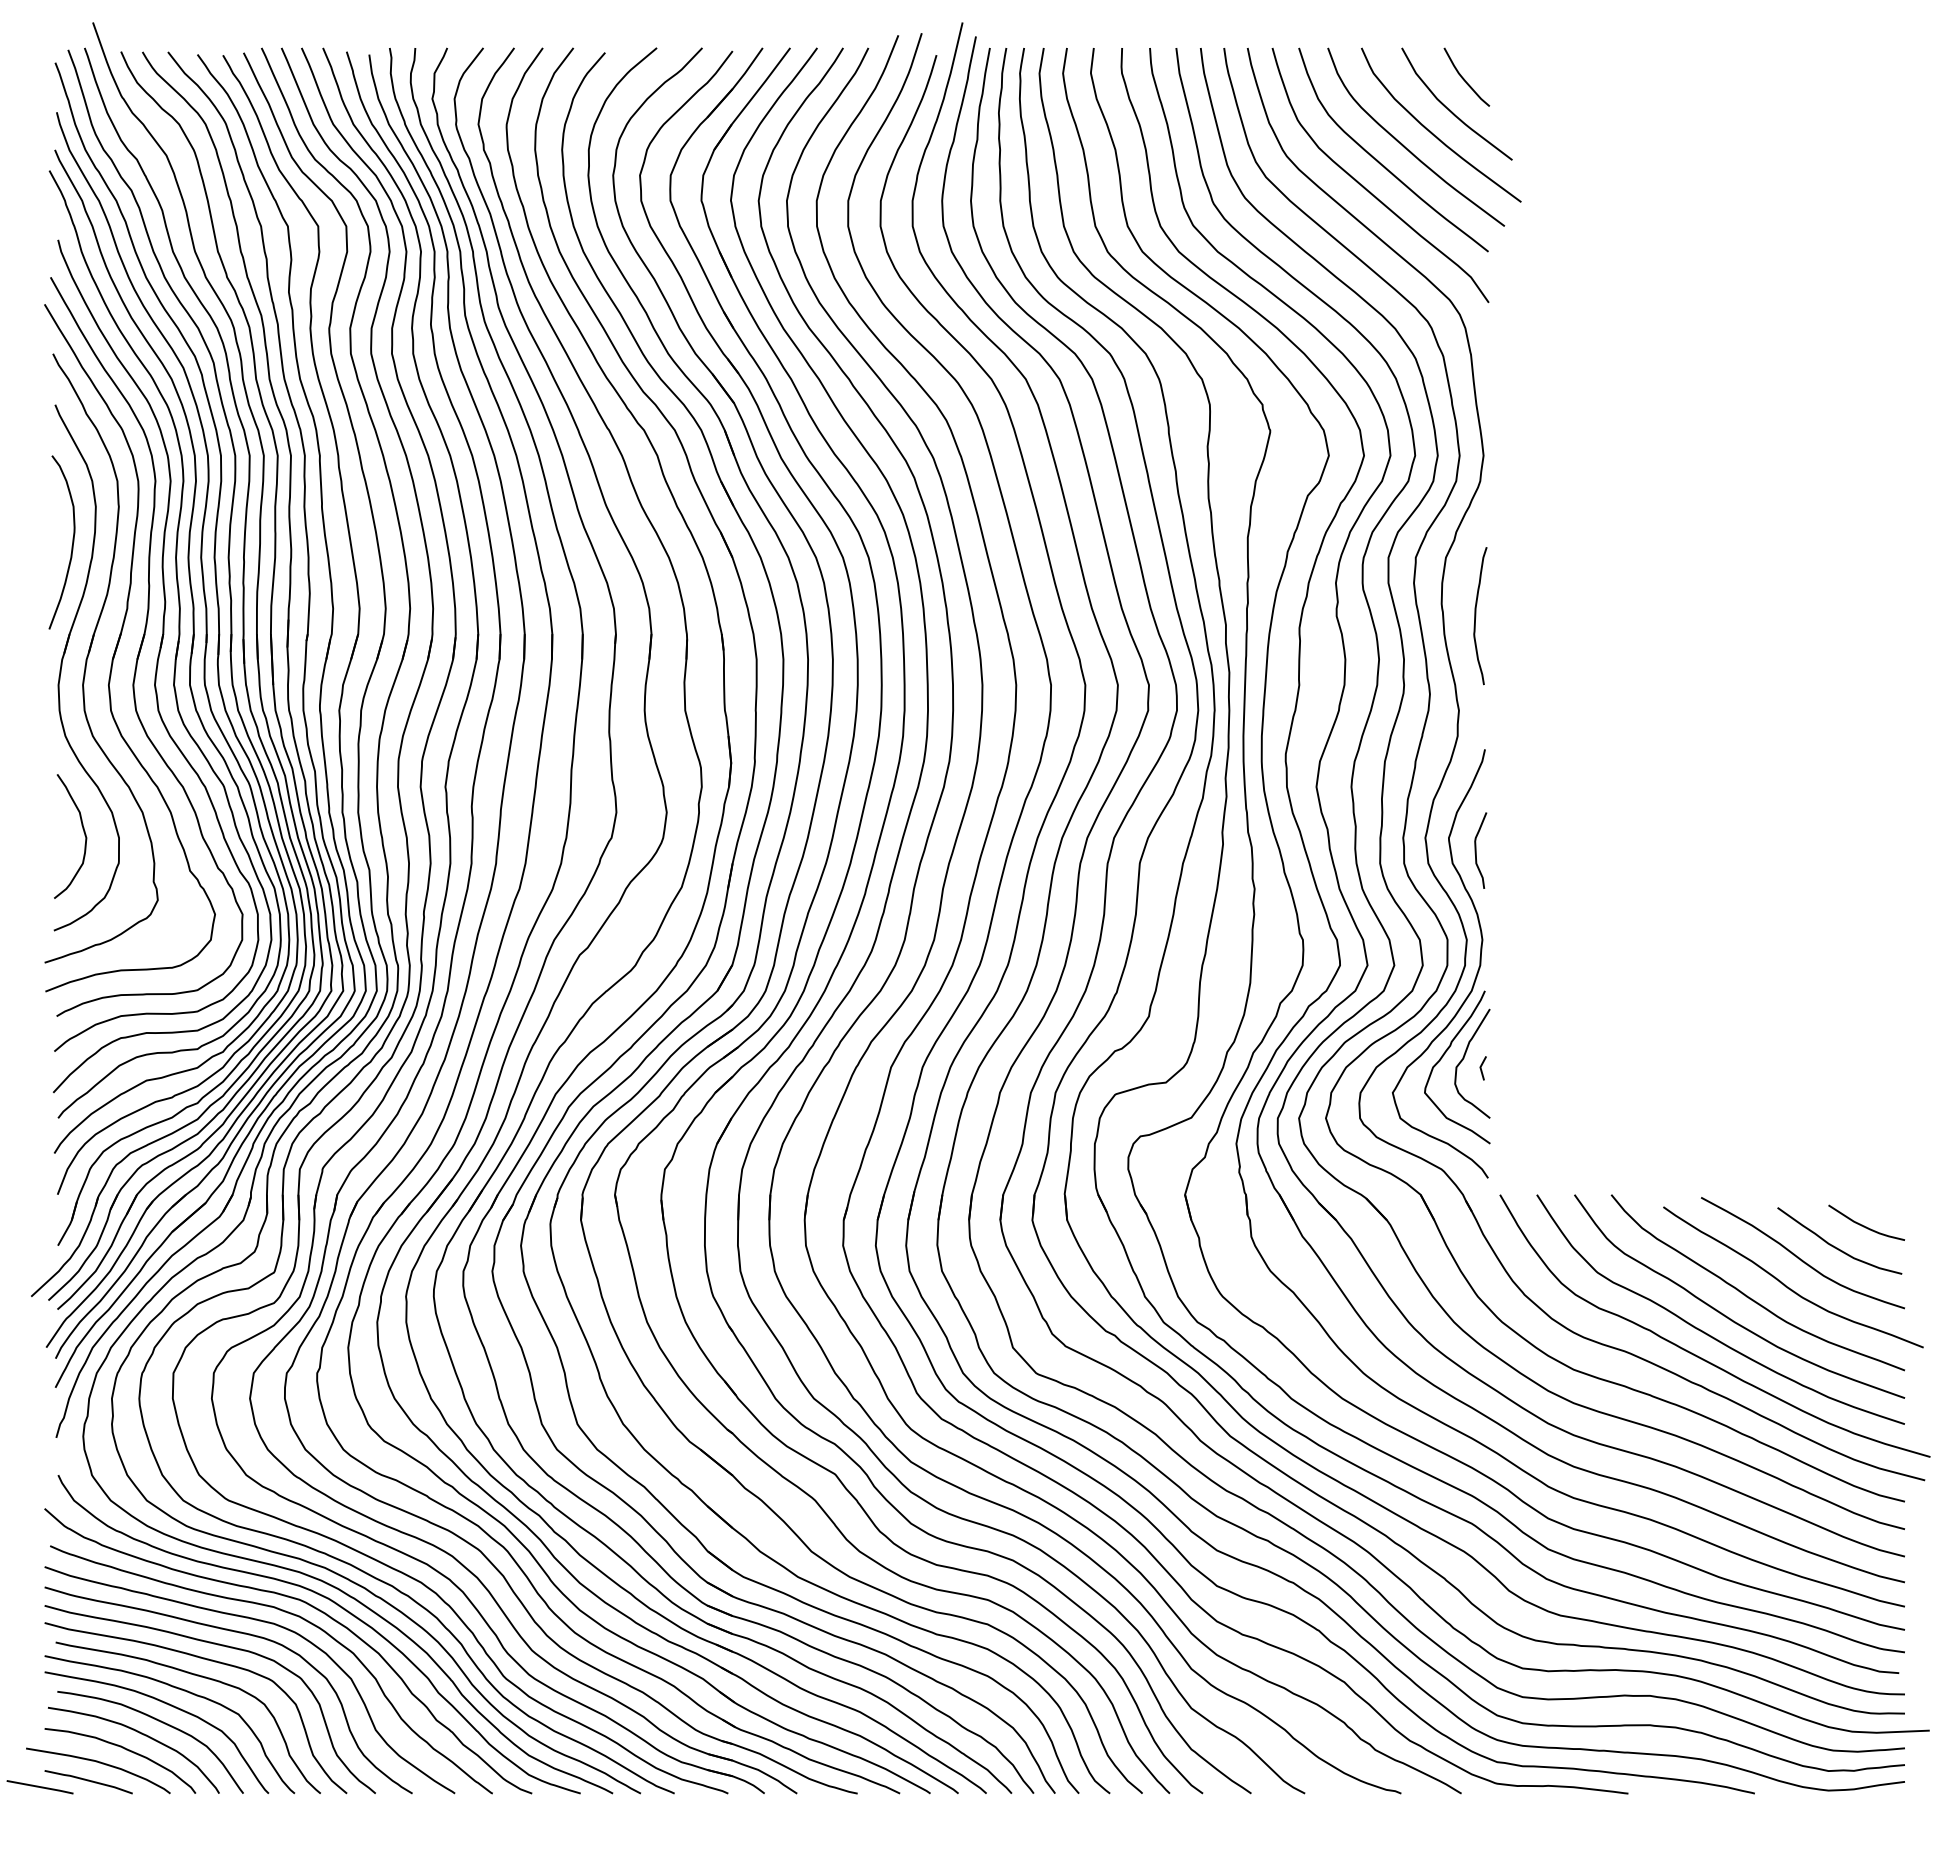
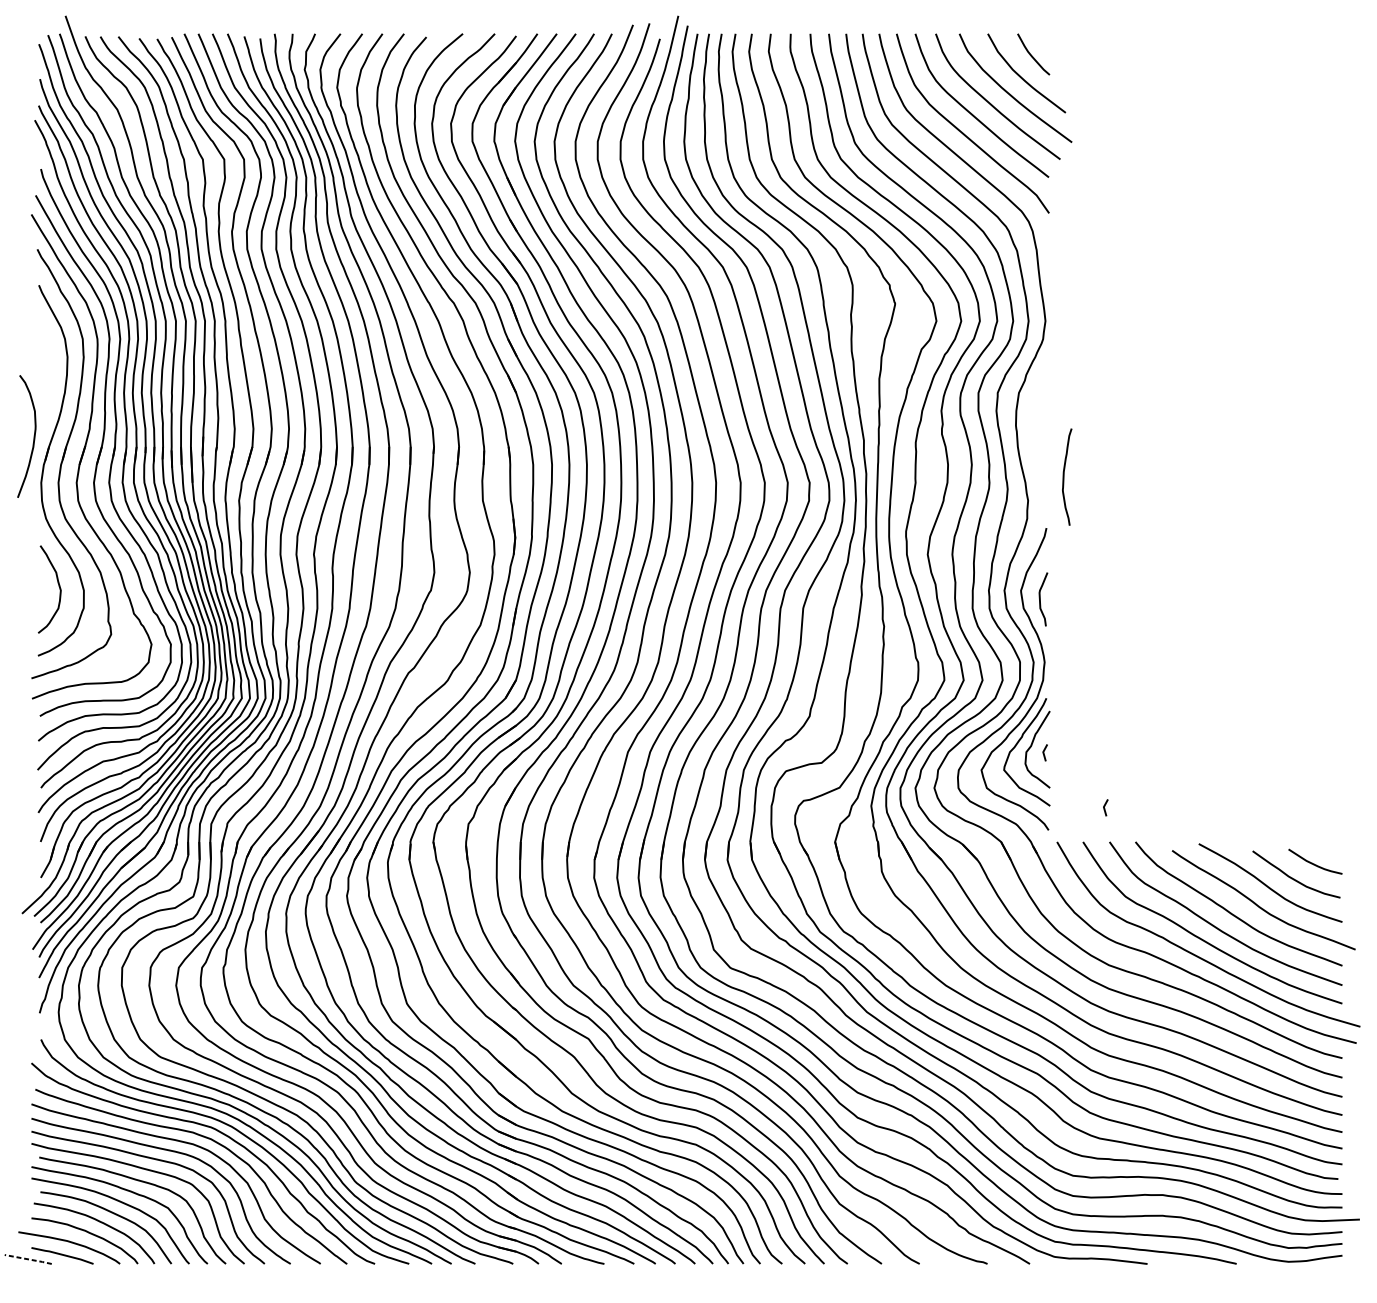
curve: (71, 545) -> (33, 438), moved
curve: (1476, 616) -> (1064, 477), moved
line: (1567, 1146) -> (1104, 807), added
line: (40, 1787) -> (28, 1259), solid -> dashed

